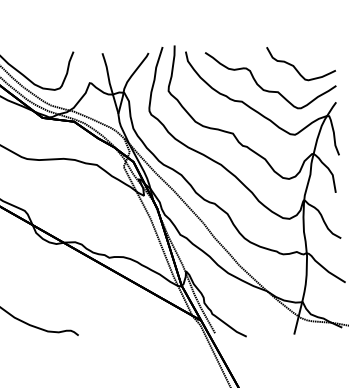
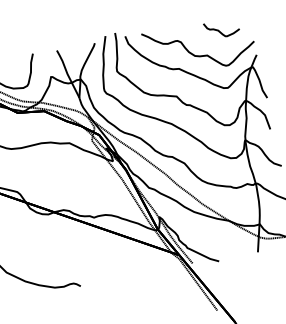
part: (300, 64) -> (221, 29), size x0.6

